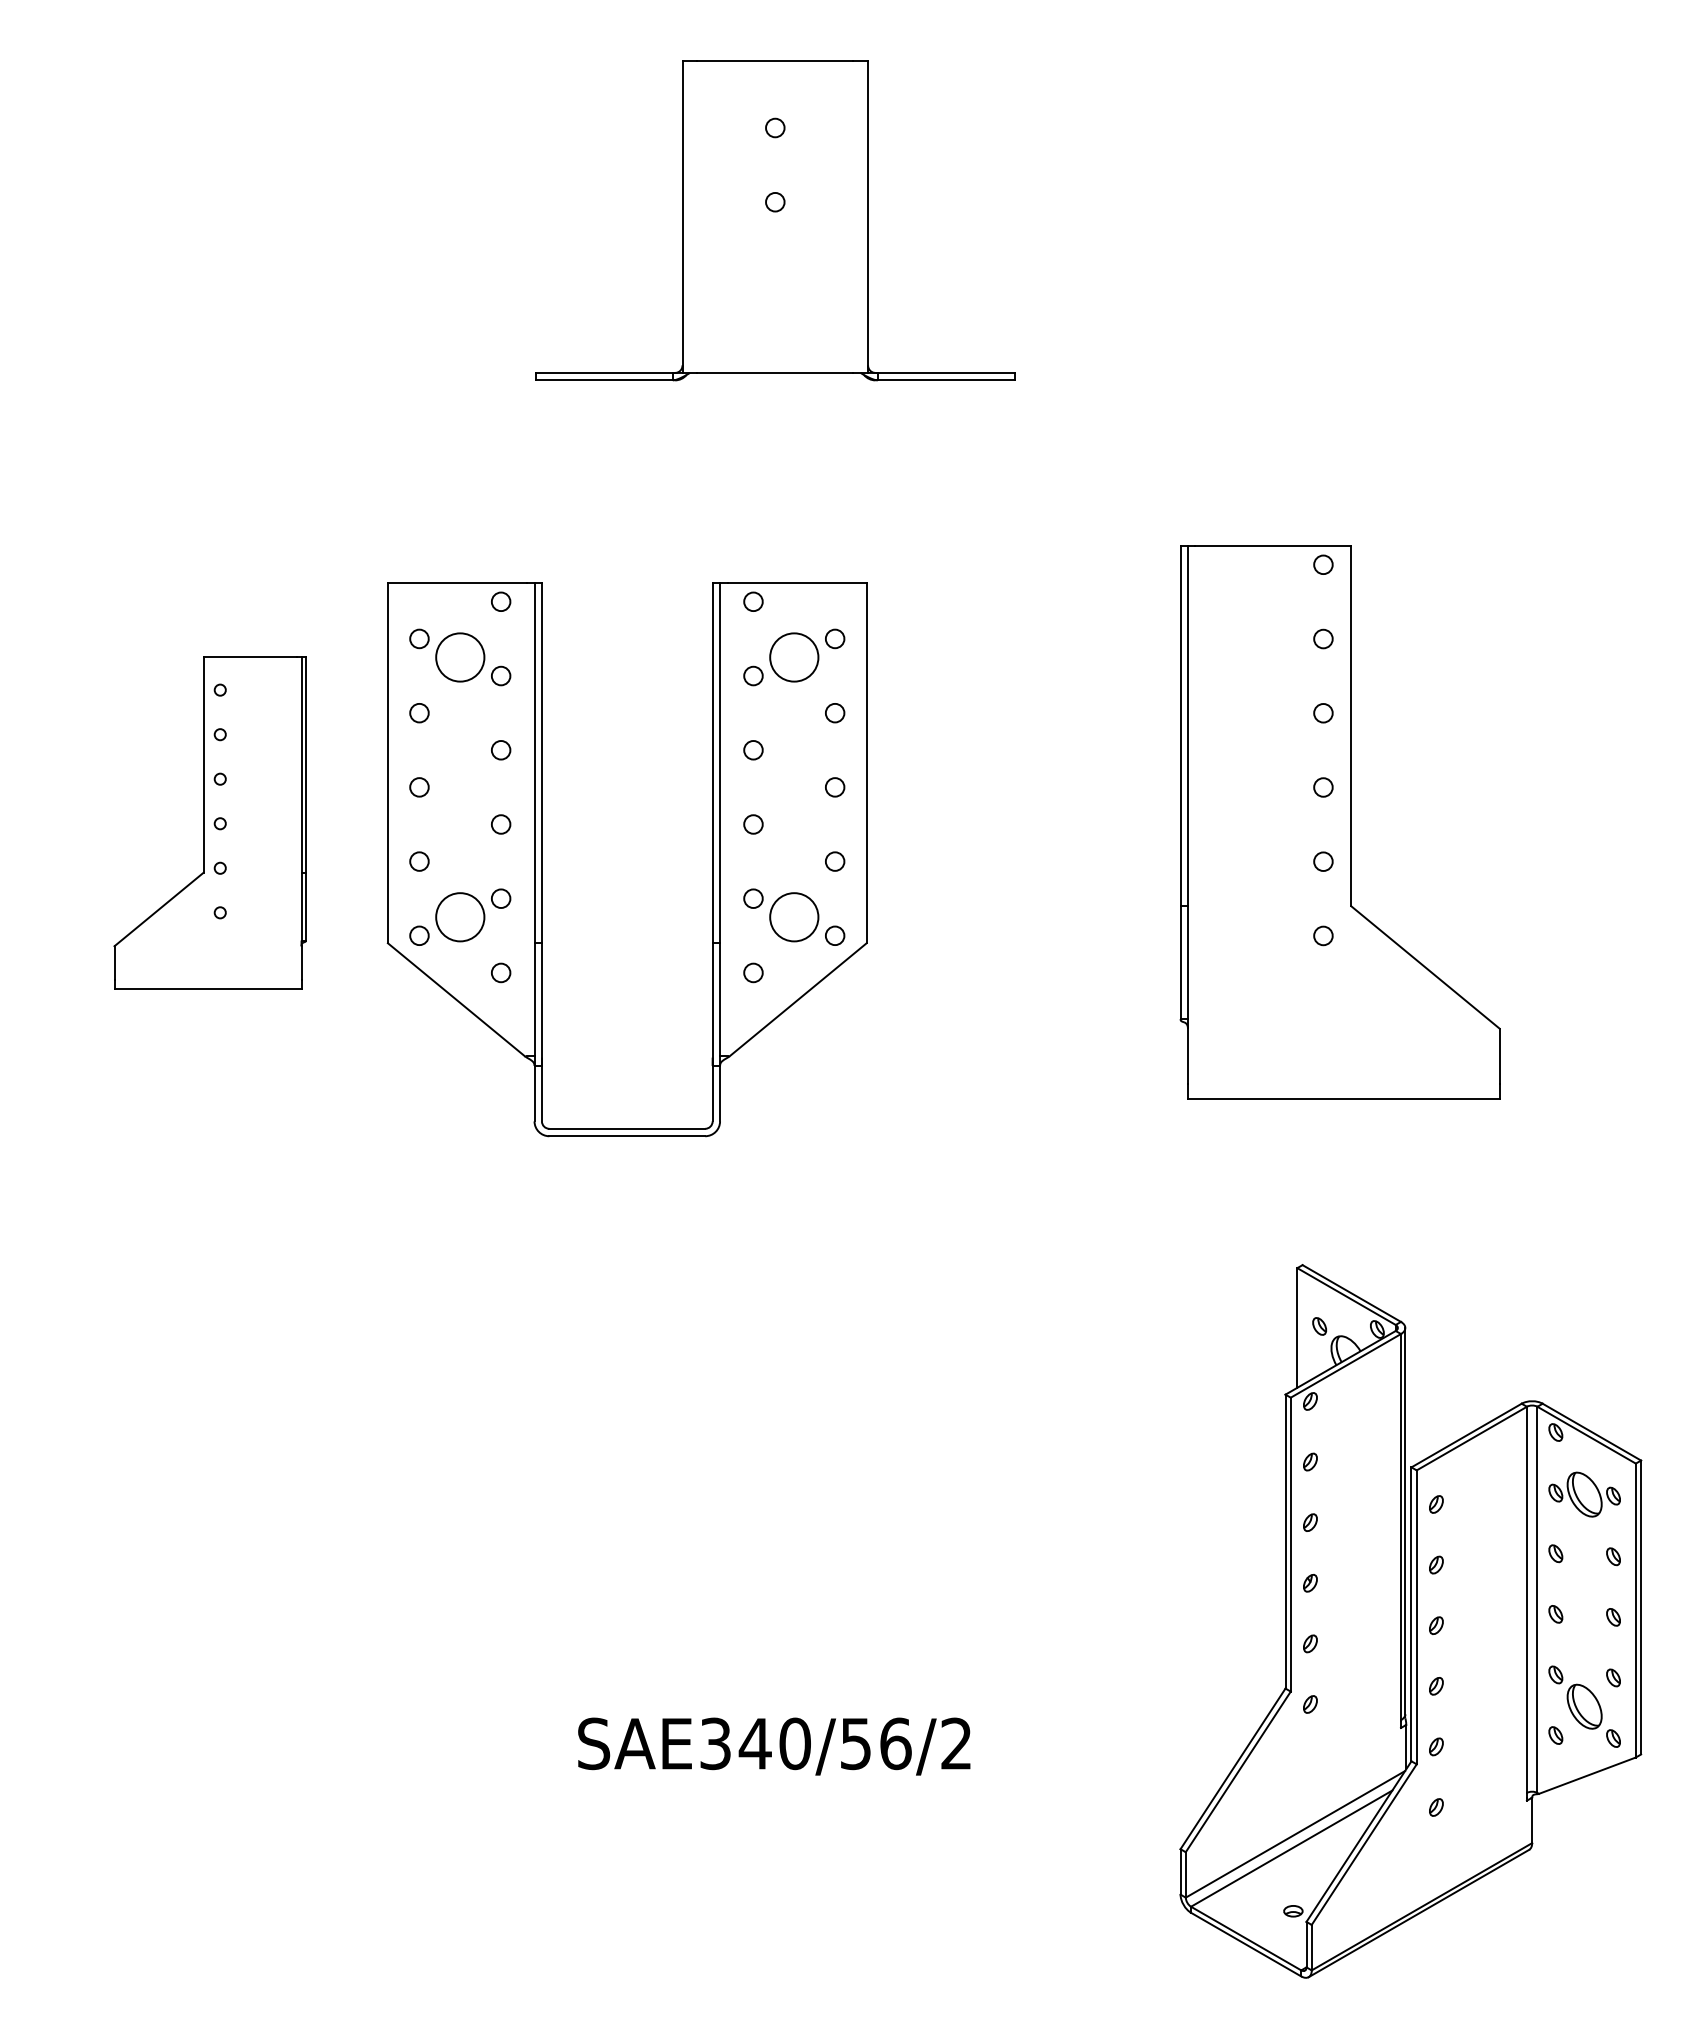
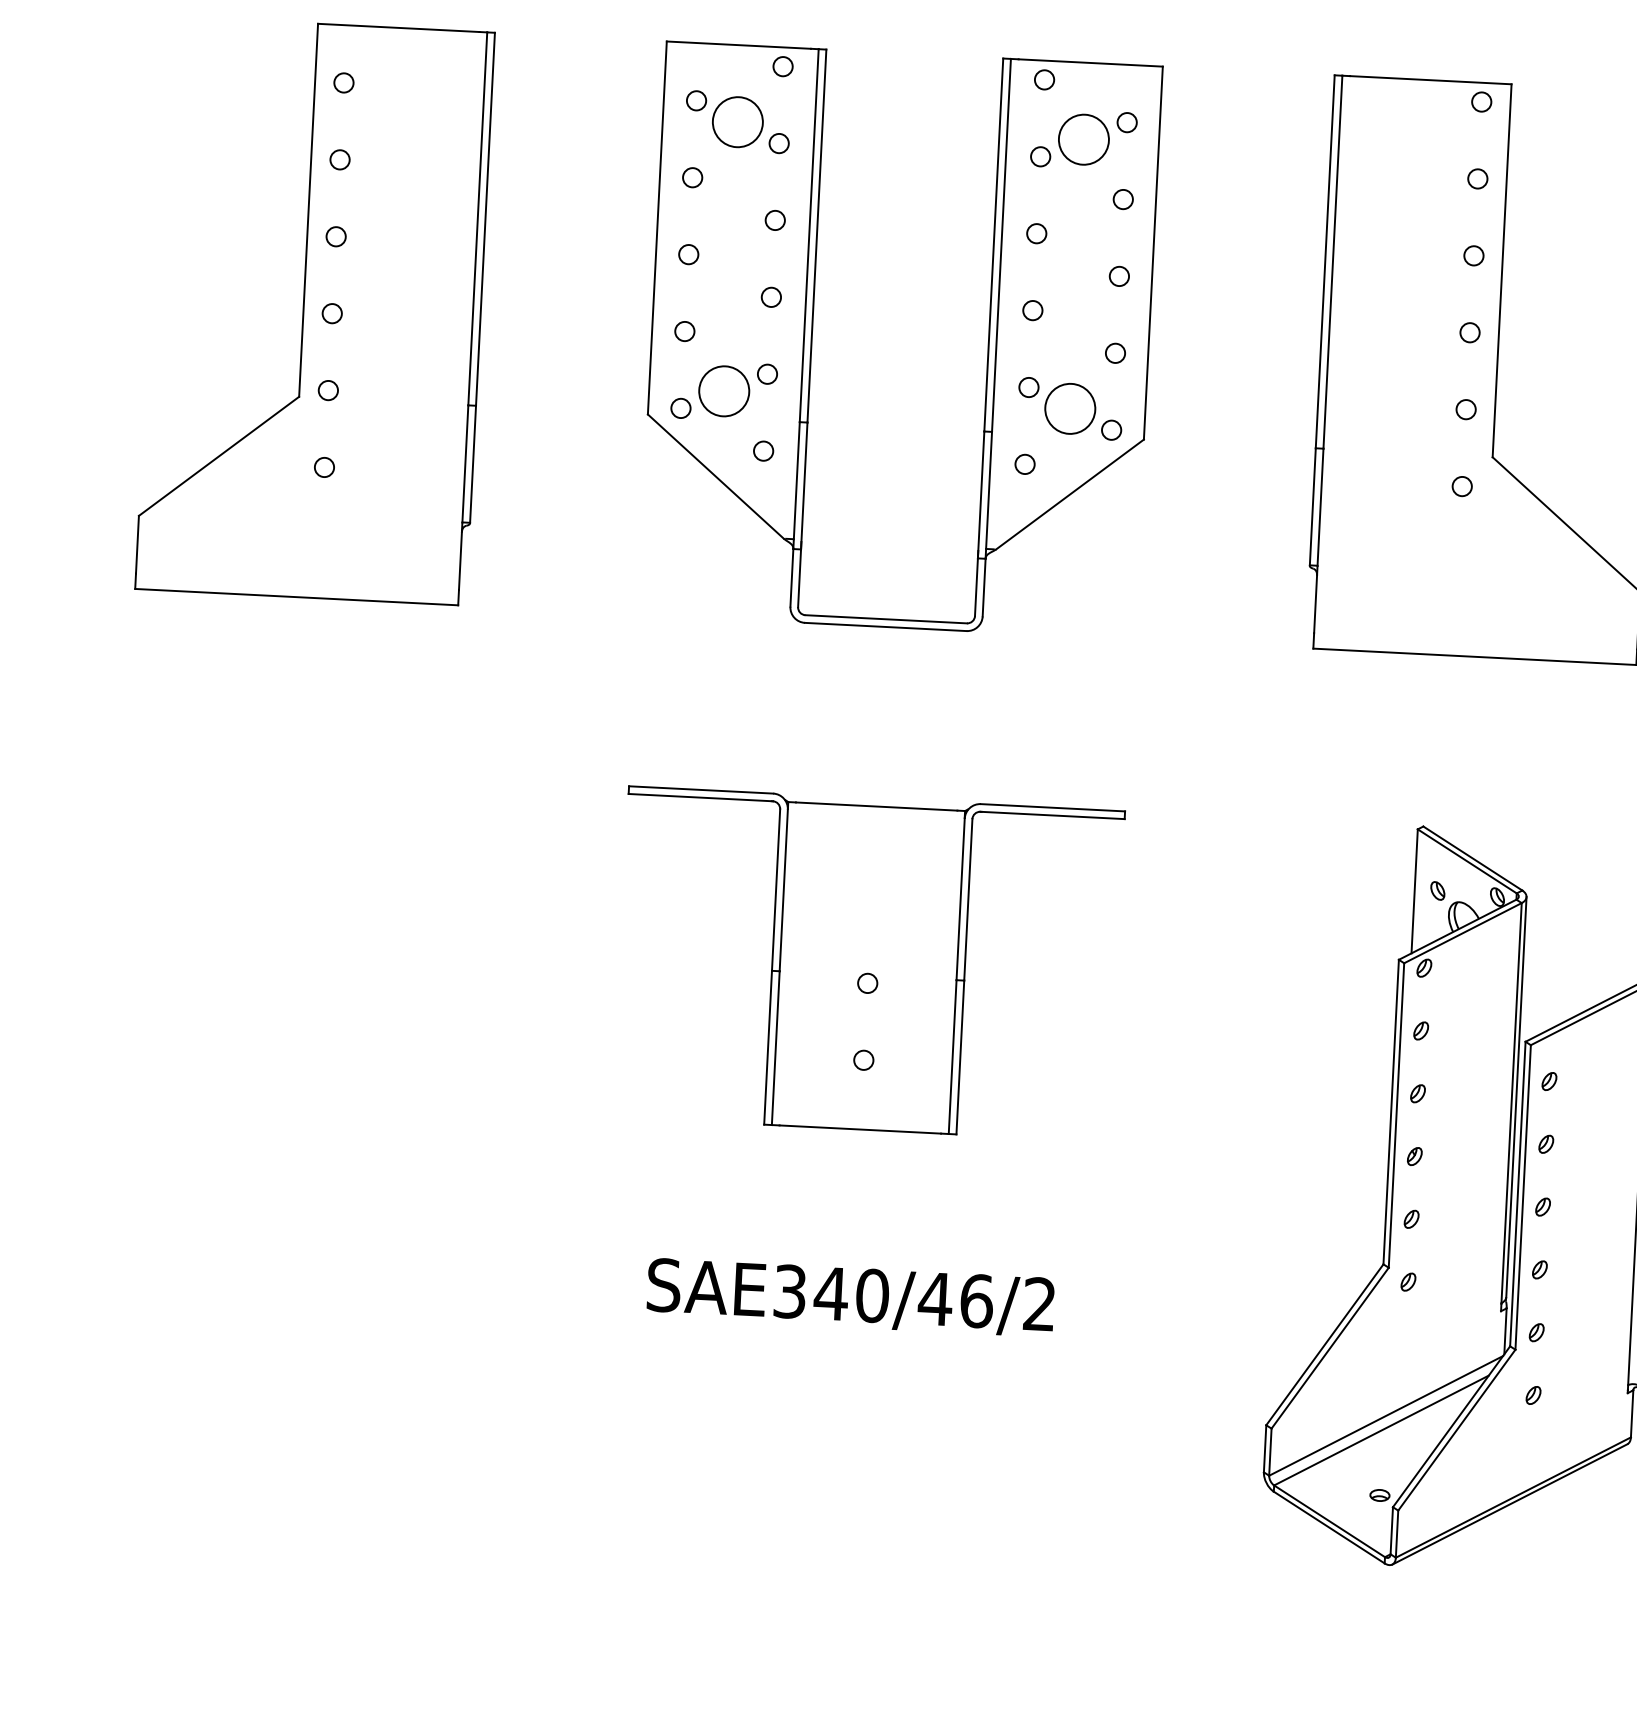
part: (209, 822) -> (314, 310), size x1.67
part: (542, 859) -> (812, 335), moved
part: (775, 1424) -> (868, 963), added
text: (855, 1744) -> (935, 1299), SAE340/56/2 -> SAE340/46/2

